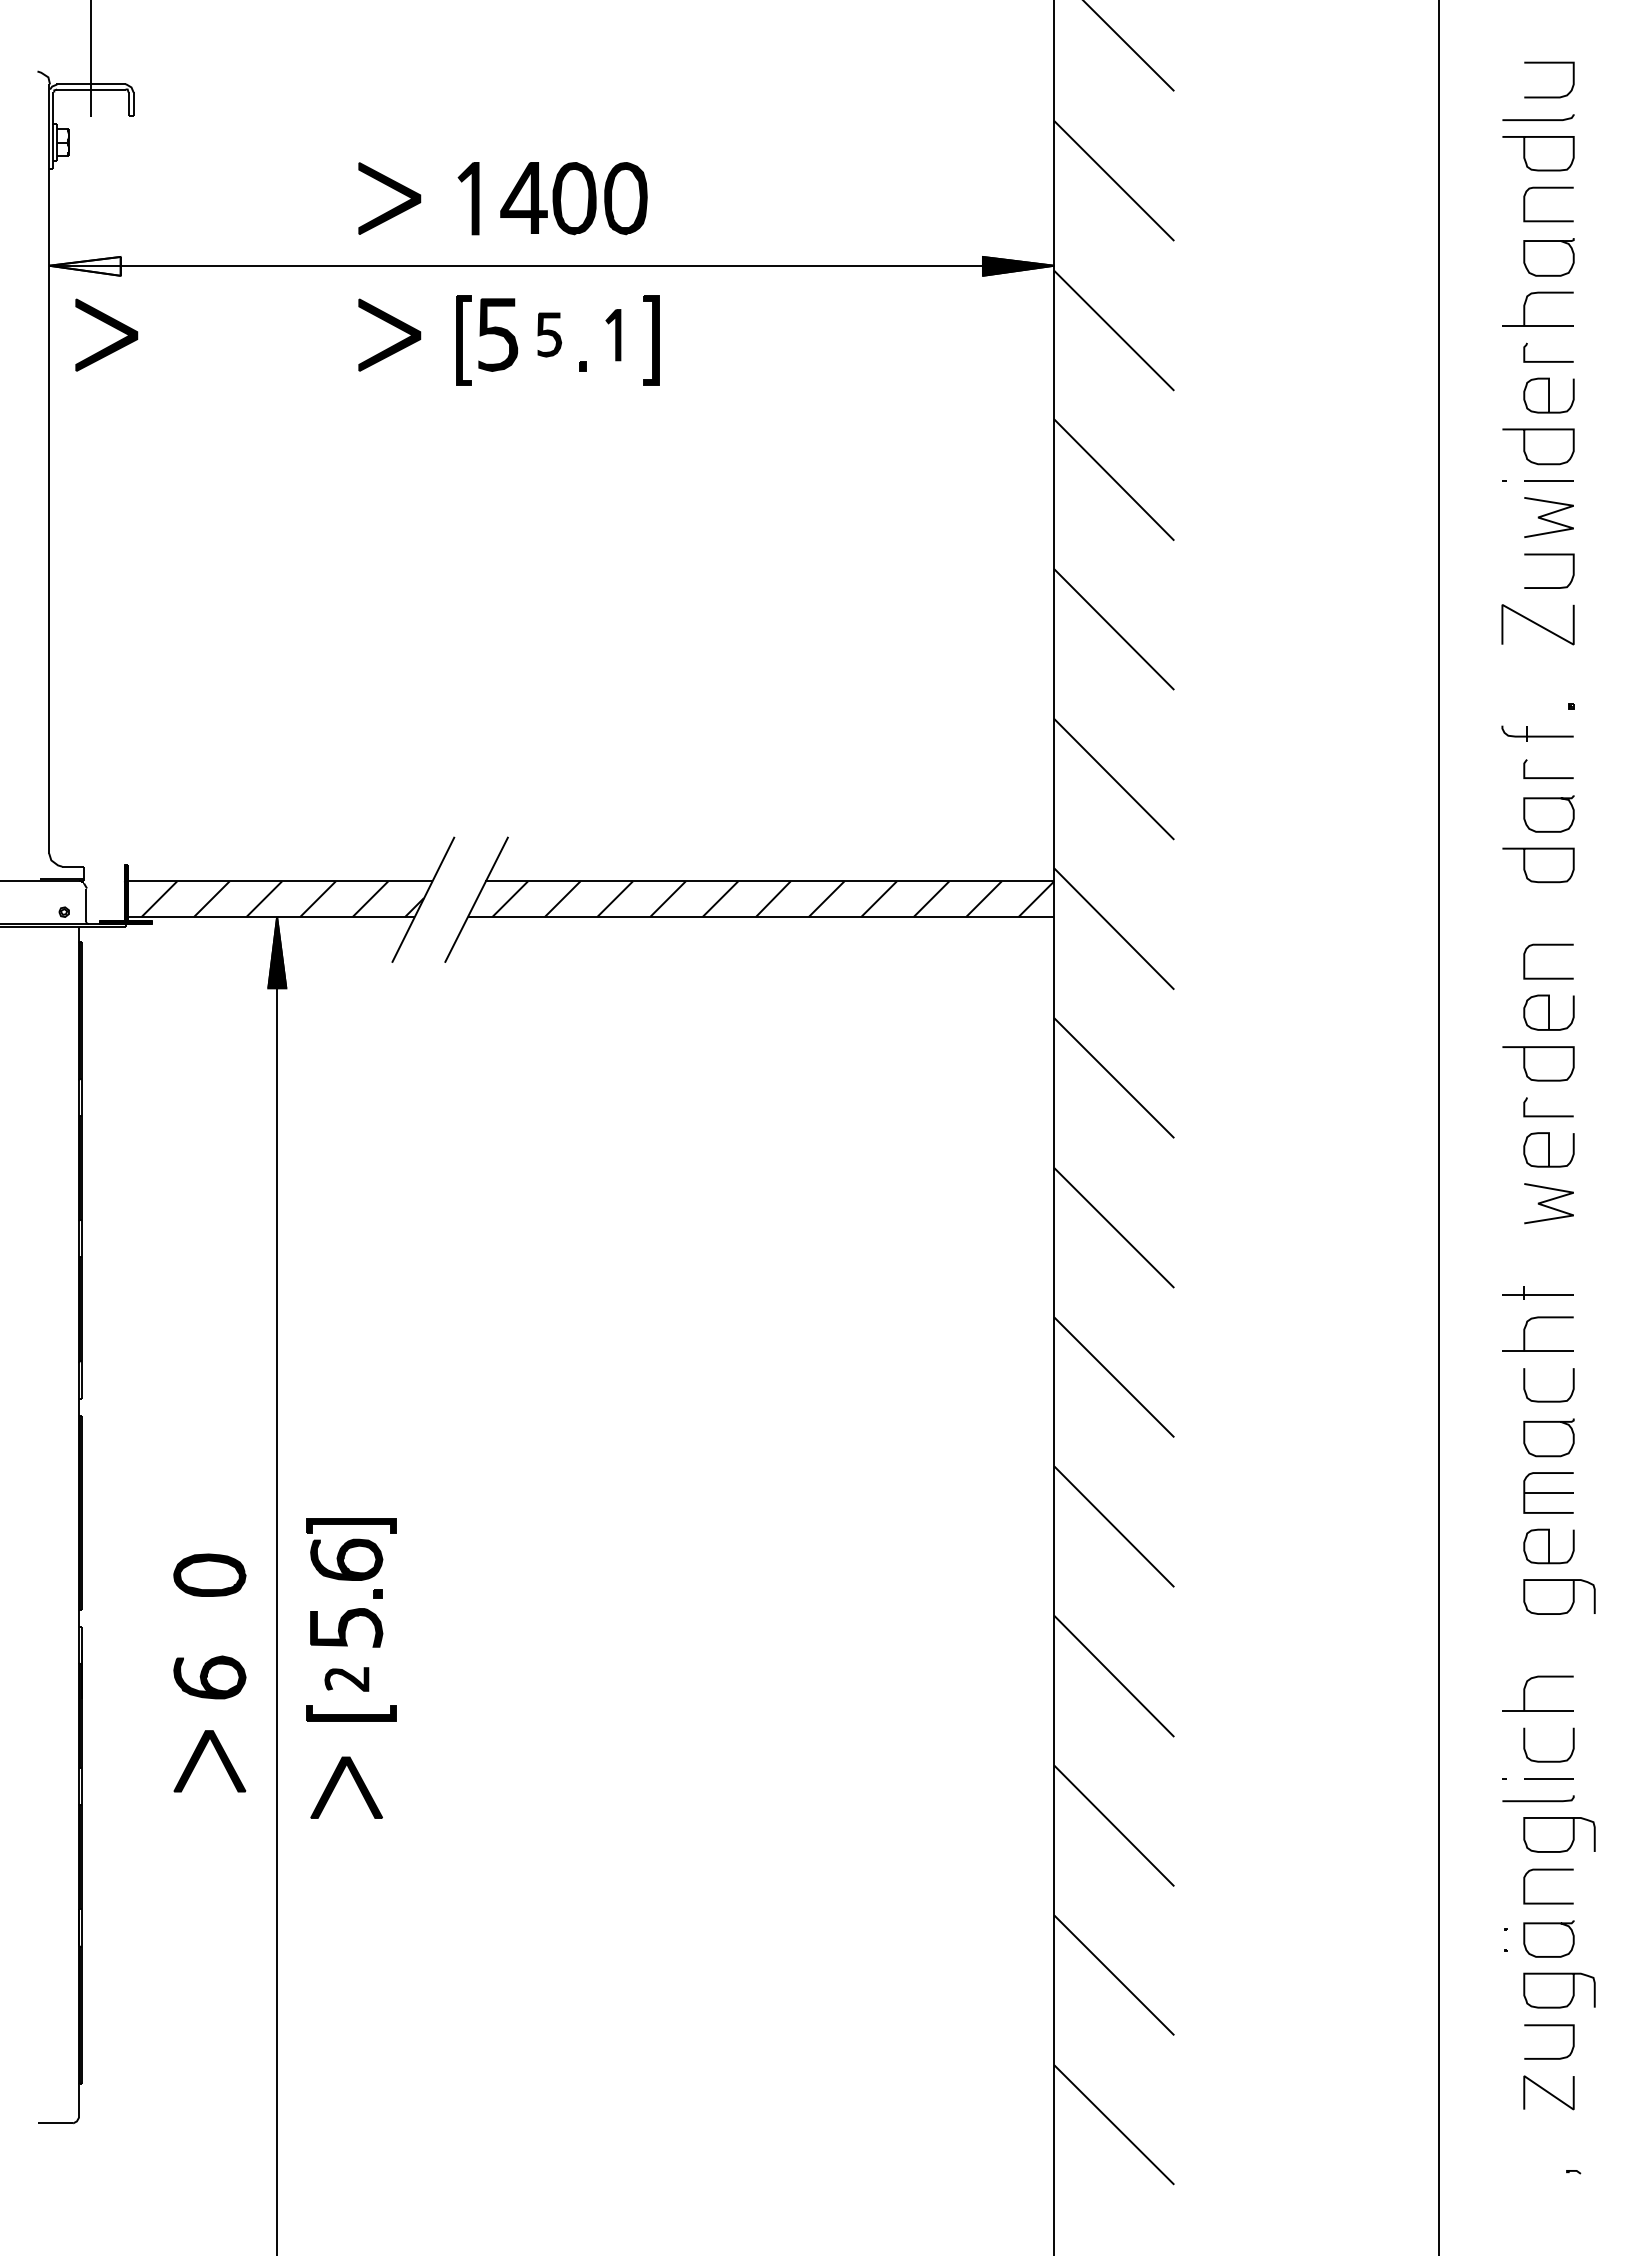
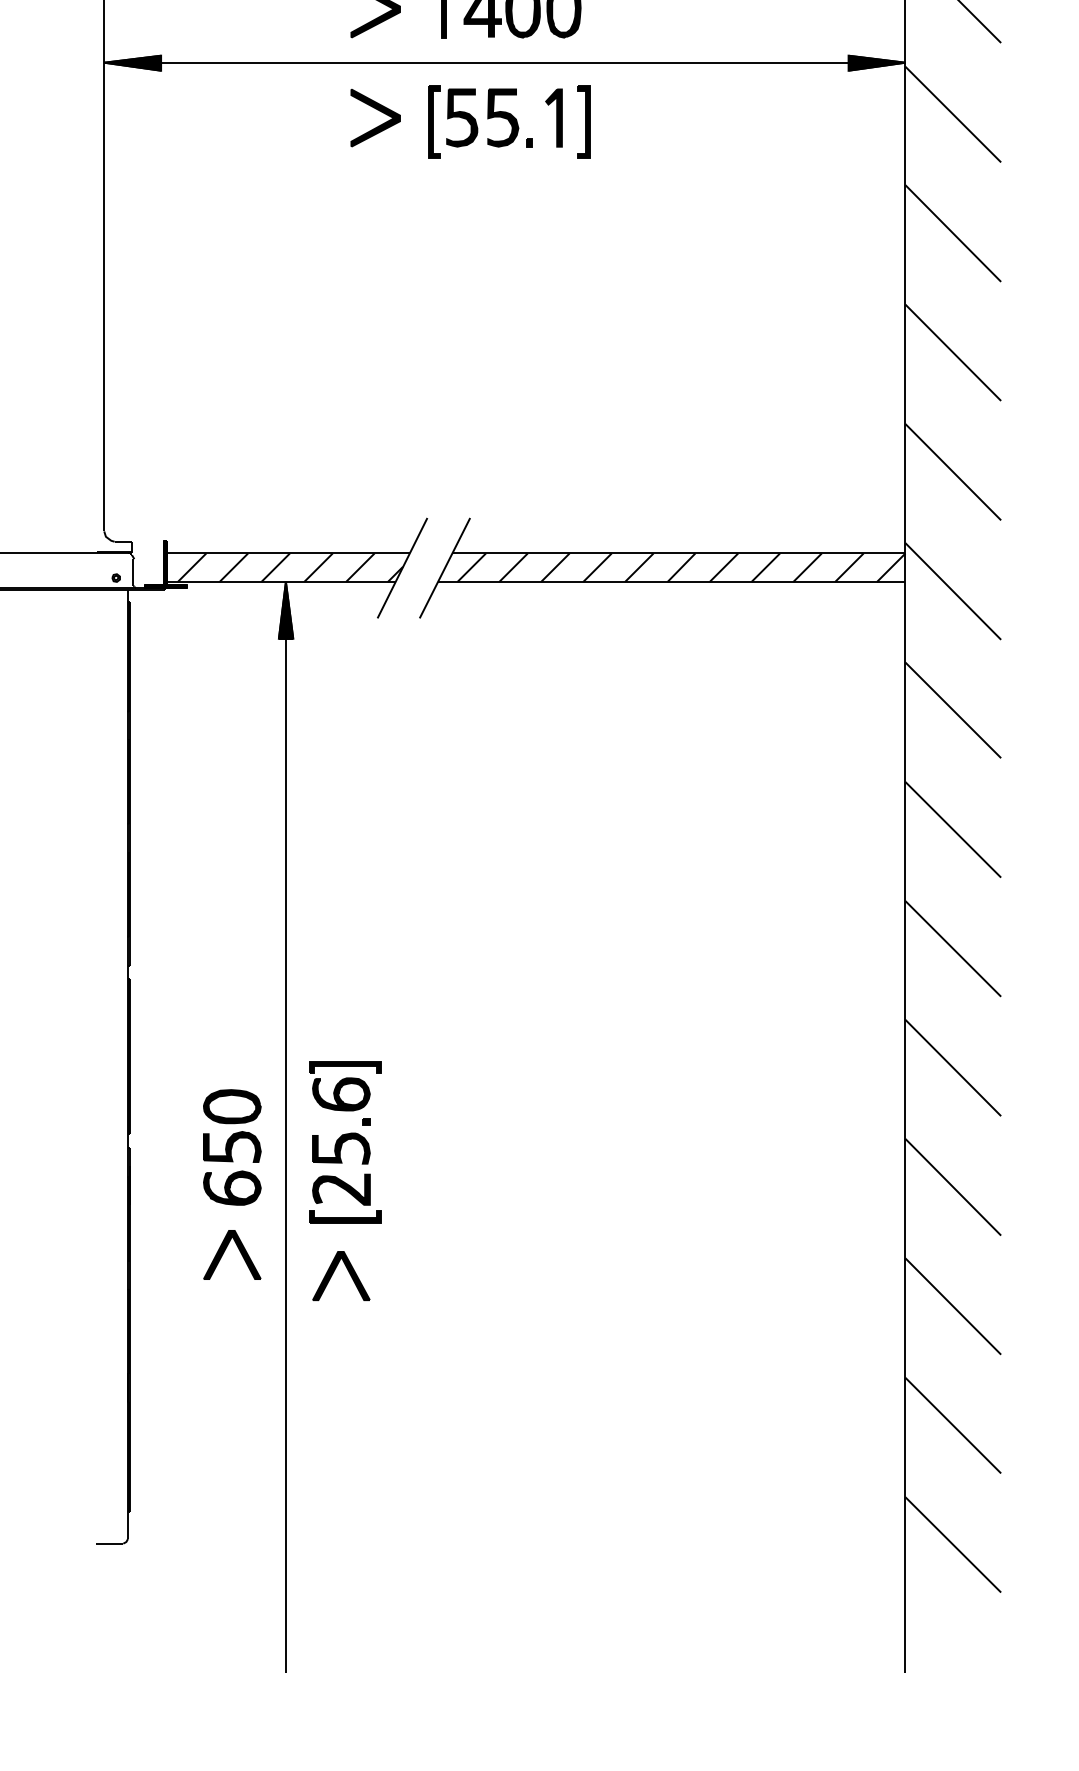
fill: (84, 265) -> (132, 62), added
part: (111, 326) -> (153, 111), removed
part: (549, 334) -> (503, 117), size x1.67
part: (613, 334) -> (554, 117), size x1.43
part: (209, 1625) -> (232, 1146), added
part: (346, 1679) -> (341, 1189), size x1.67

